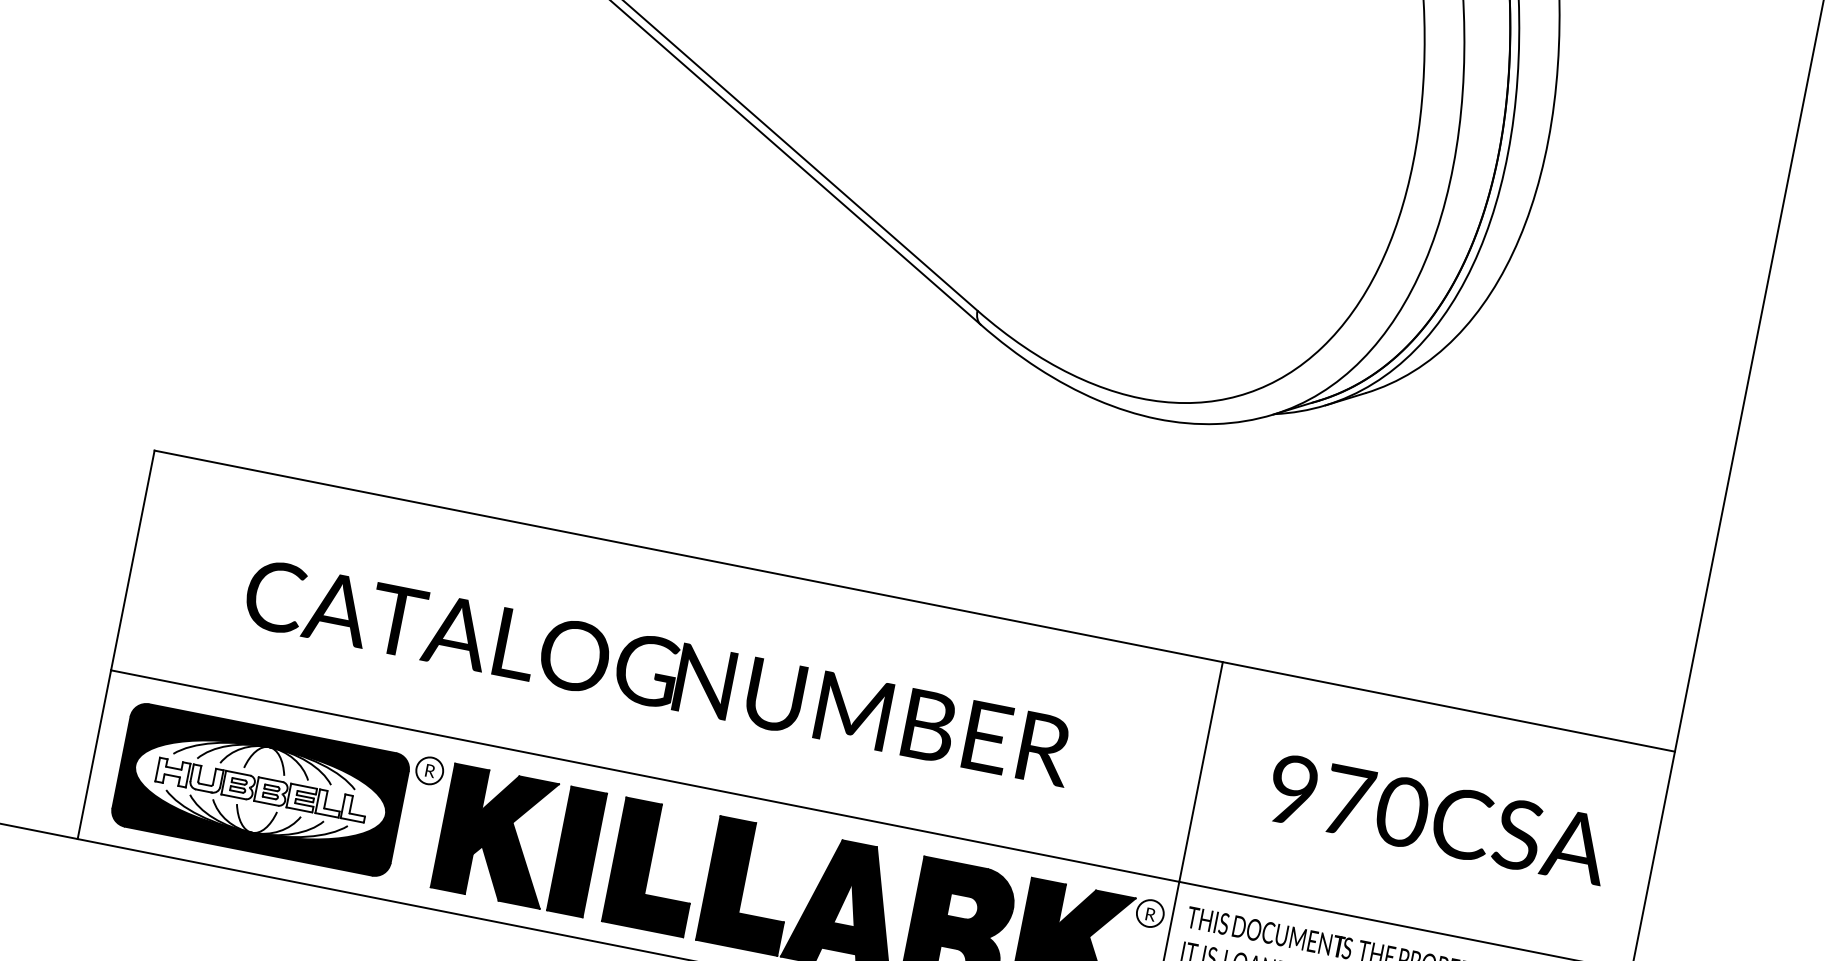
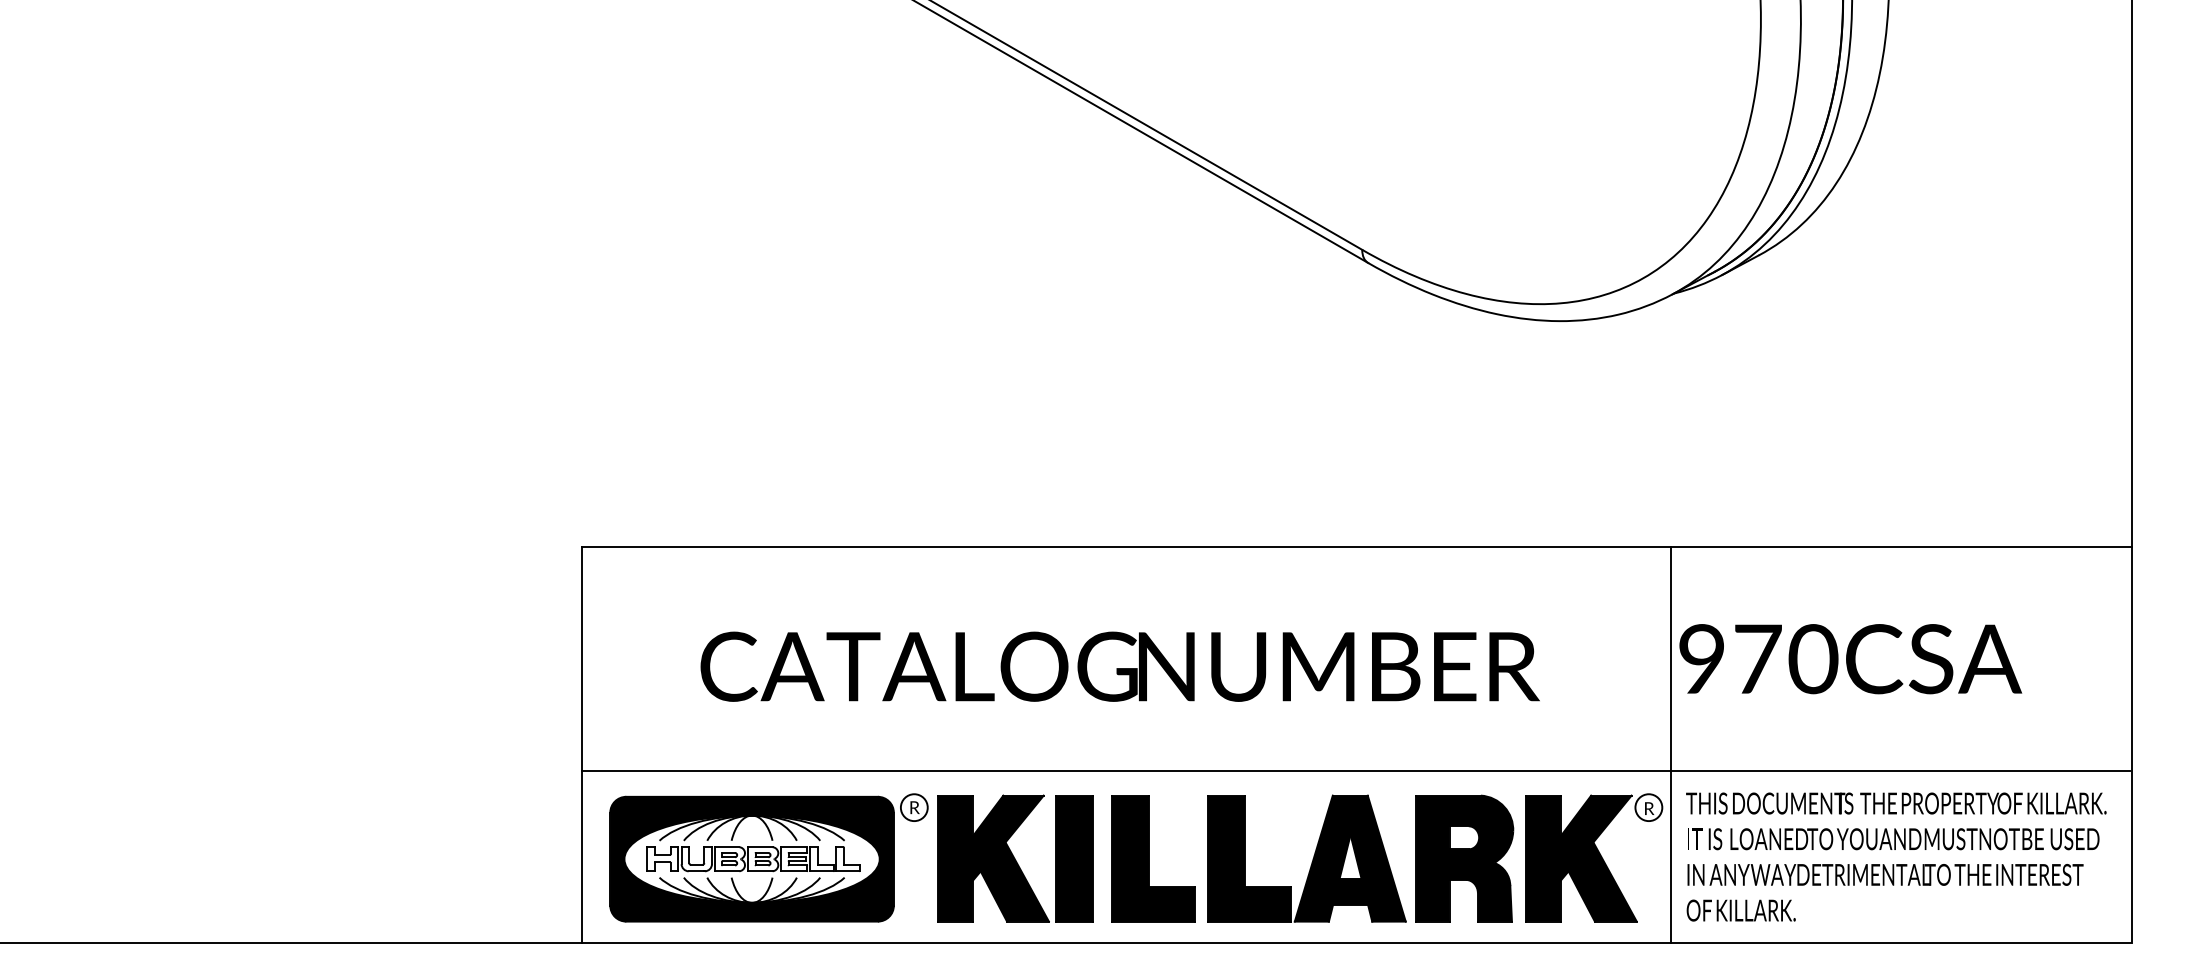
text: (1438, 819) -> (1850, 659), moved

